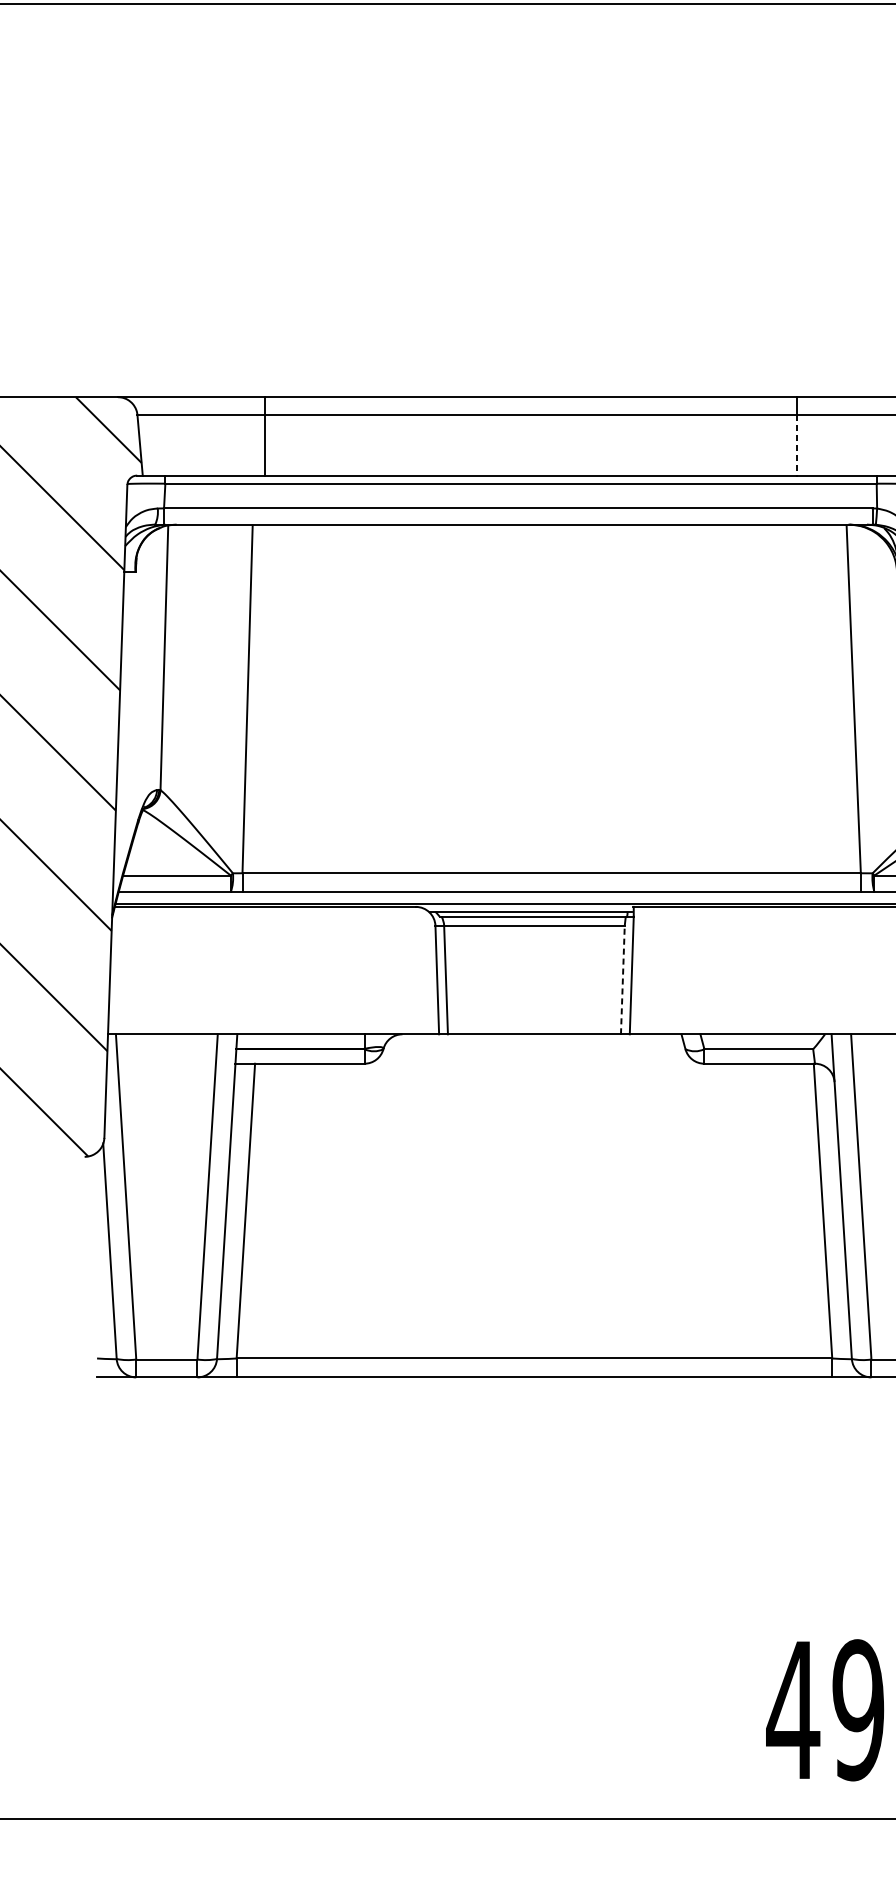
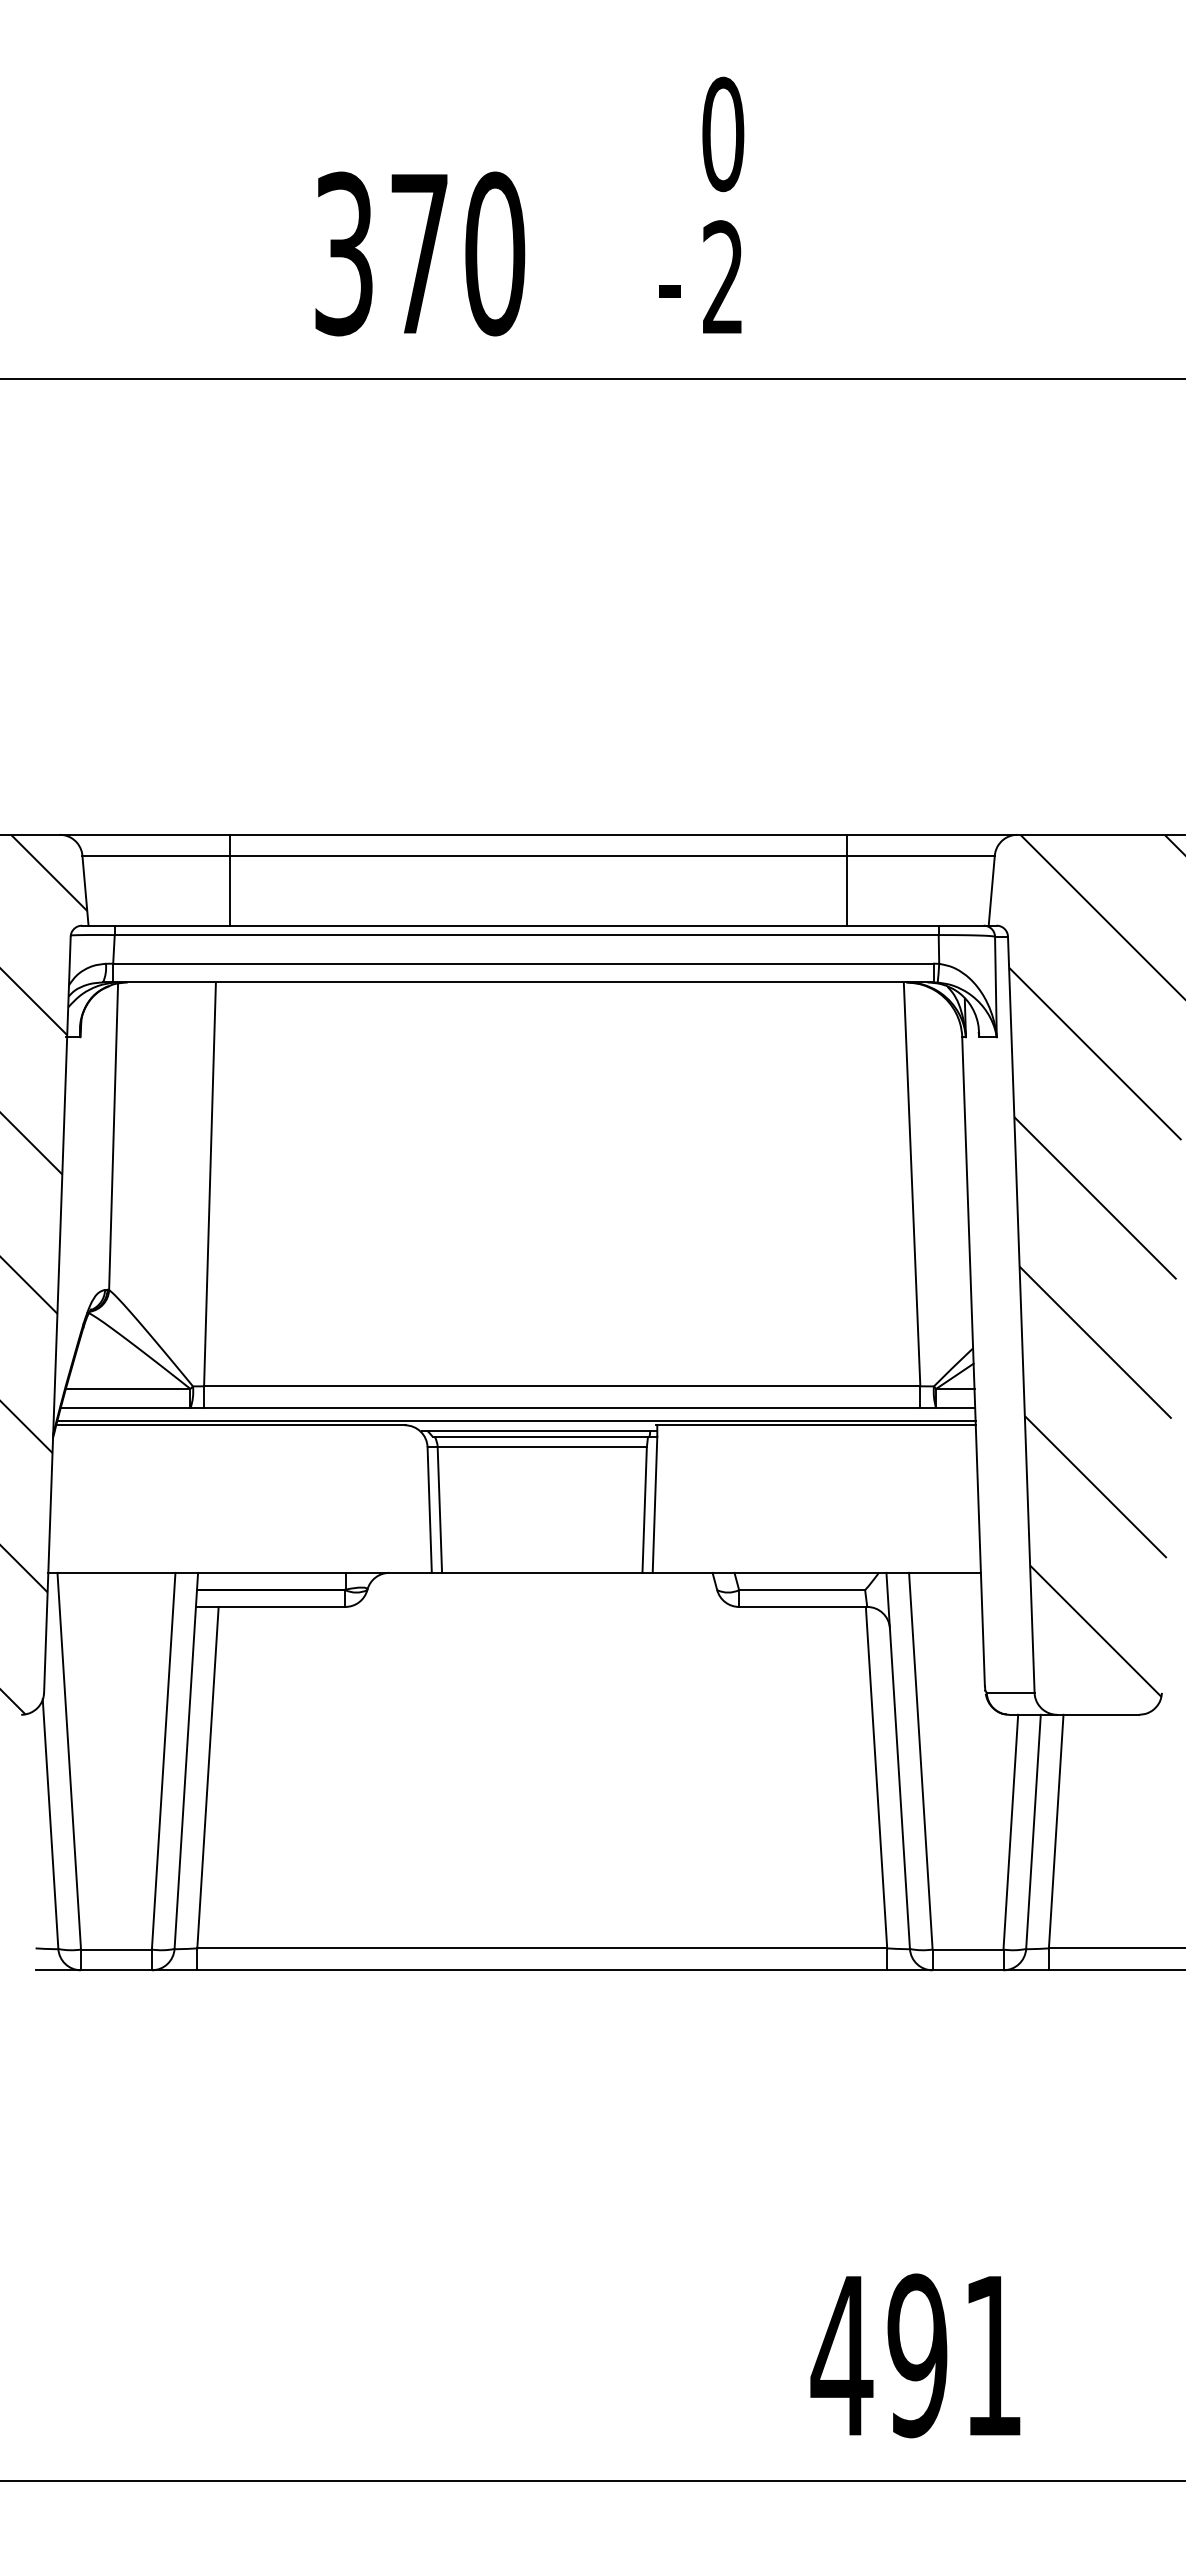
line: (797, 446) -> (846, 891), dashed -> solid
line: (622, 980) -> (644, 1510), dashed -> solid

